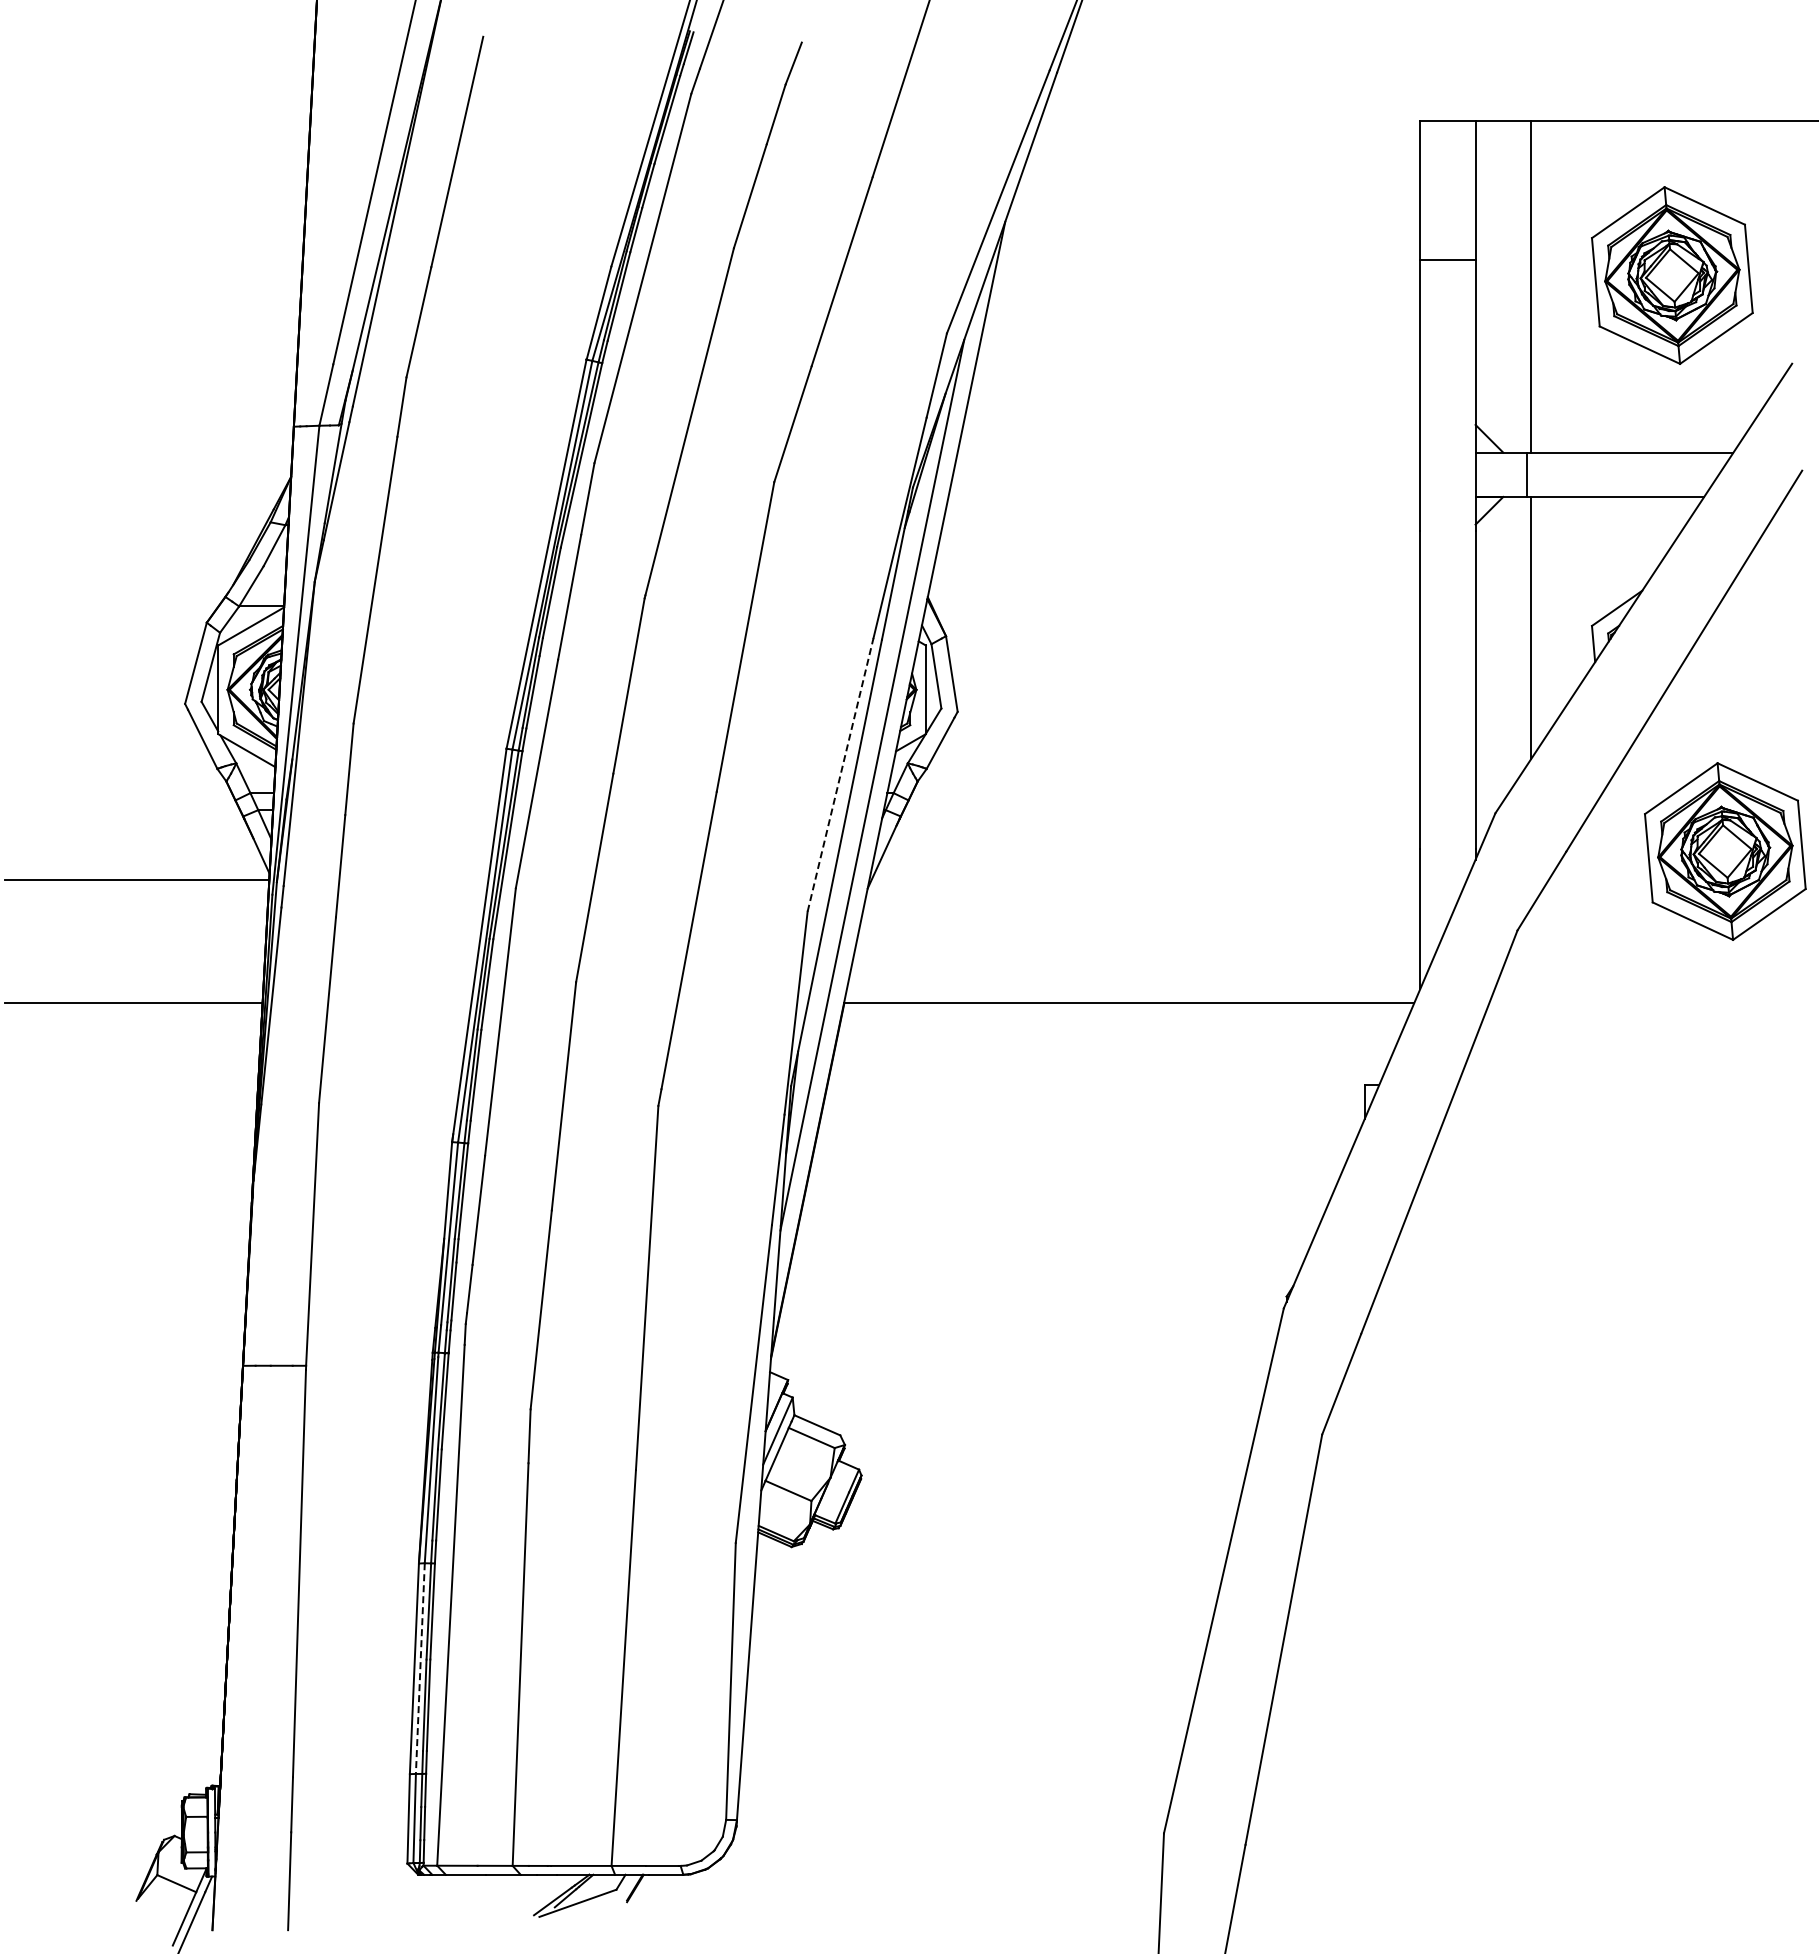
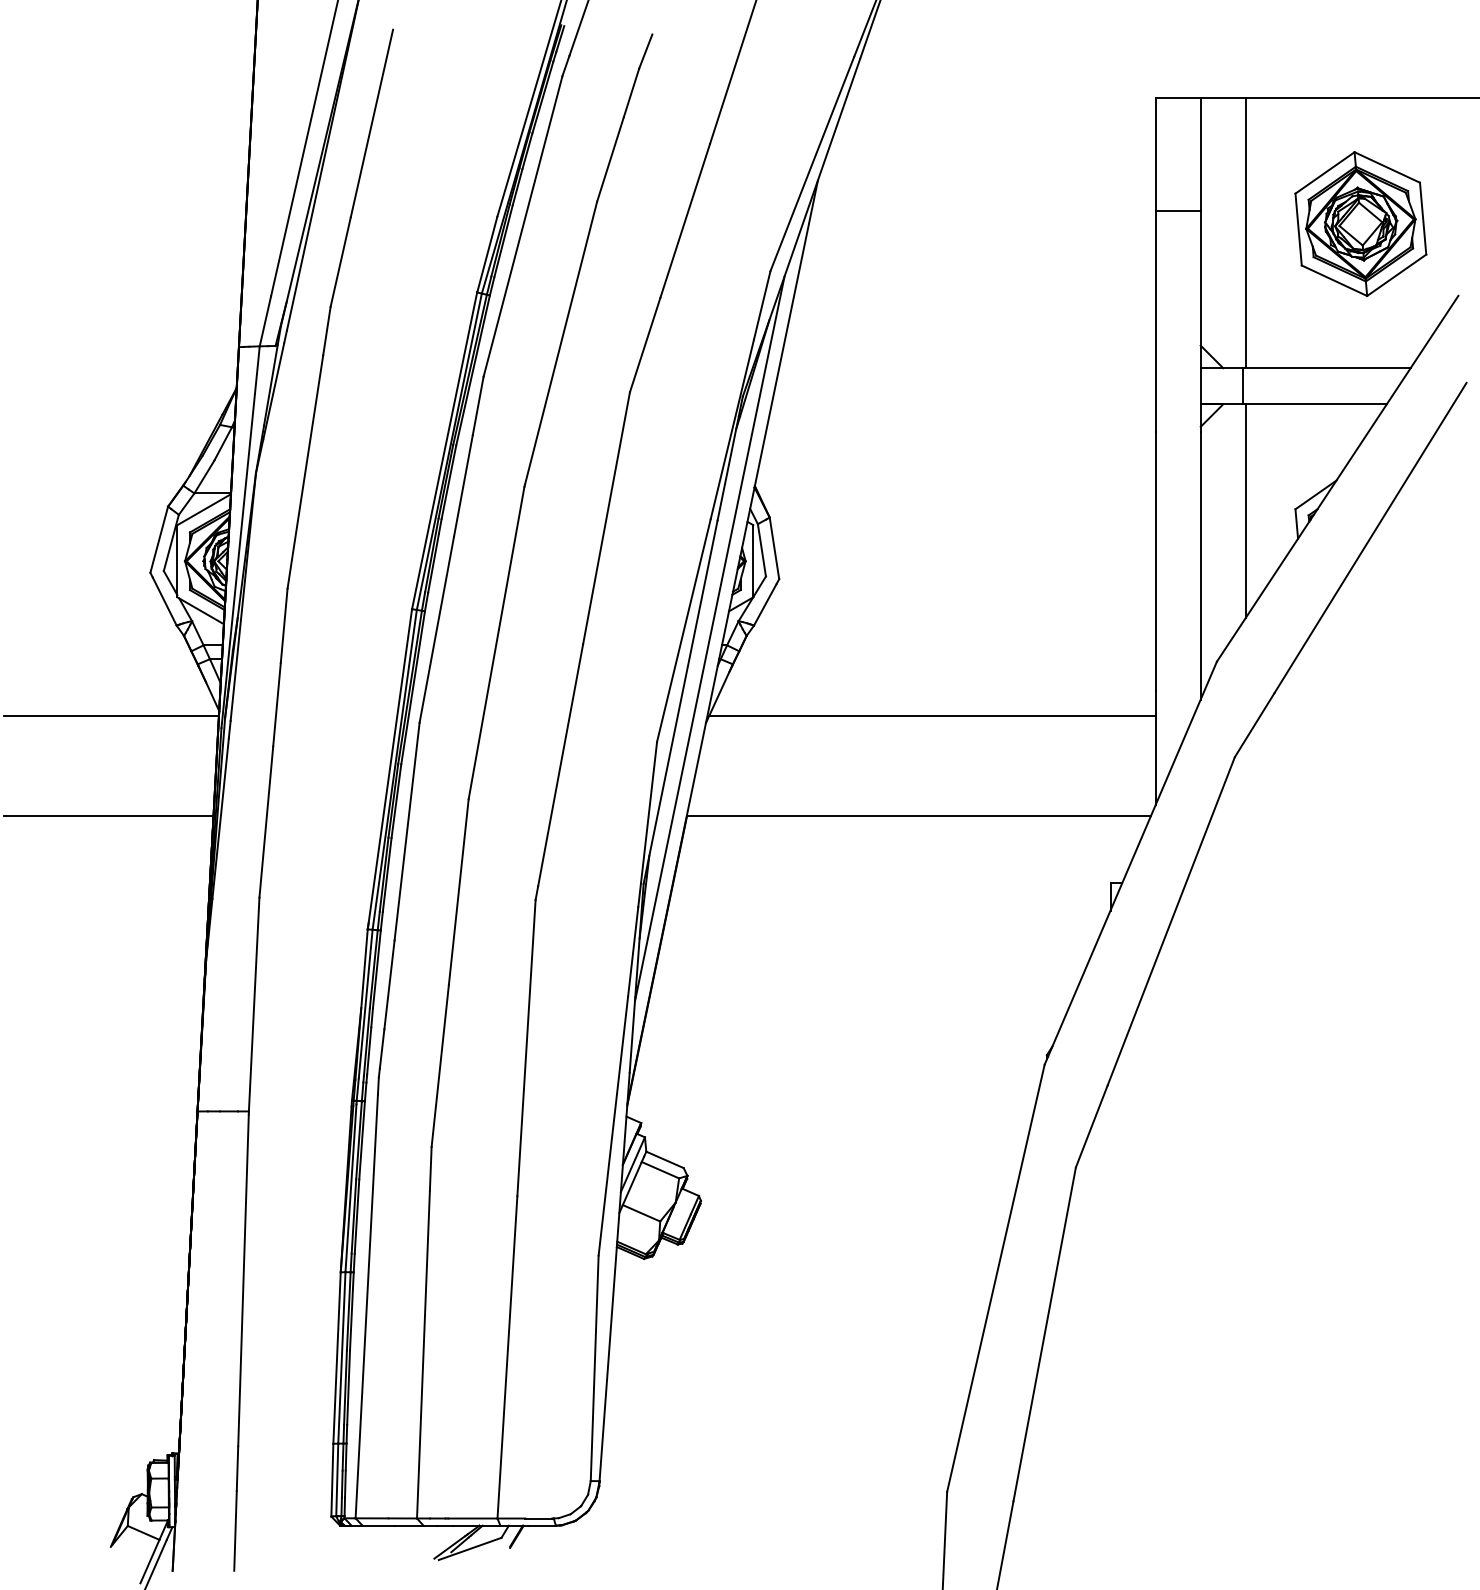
line: (840, 774) -> (683, 630), dashed -> solid
part: (1725, 851) -> (1404, 692), removed
line: (1145, 879) -> (932, 715), added
line: (420, 1669) -> (342, 1358), dashed -> solid

